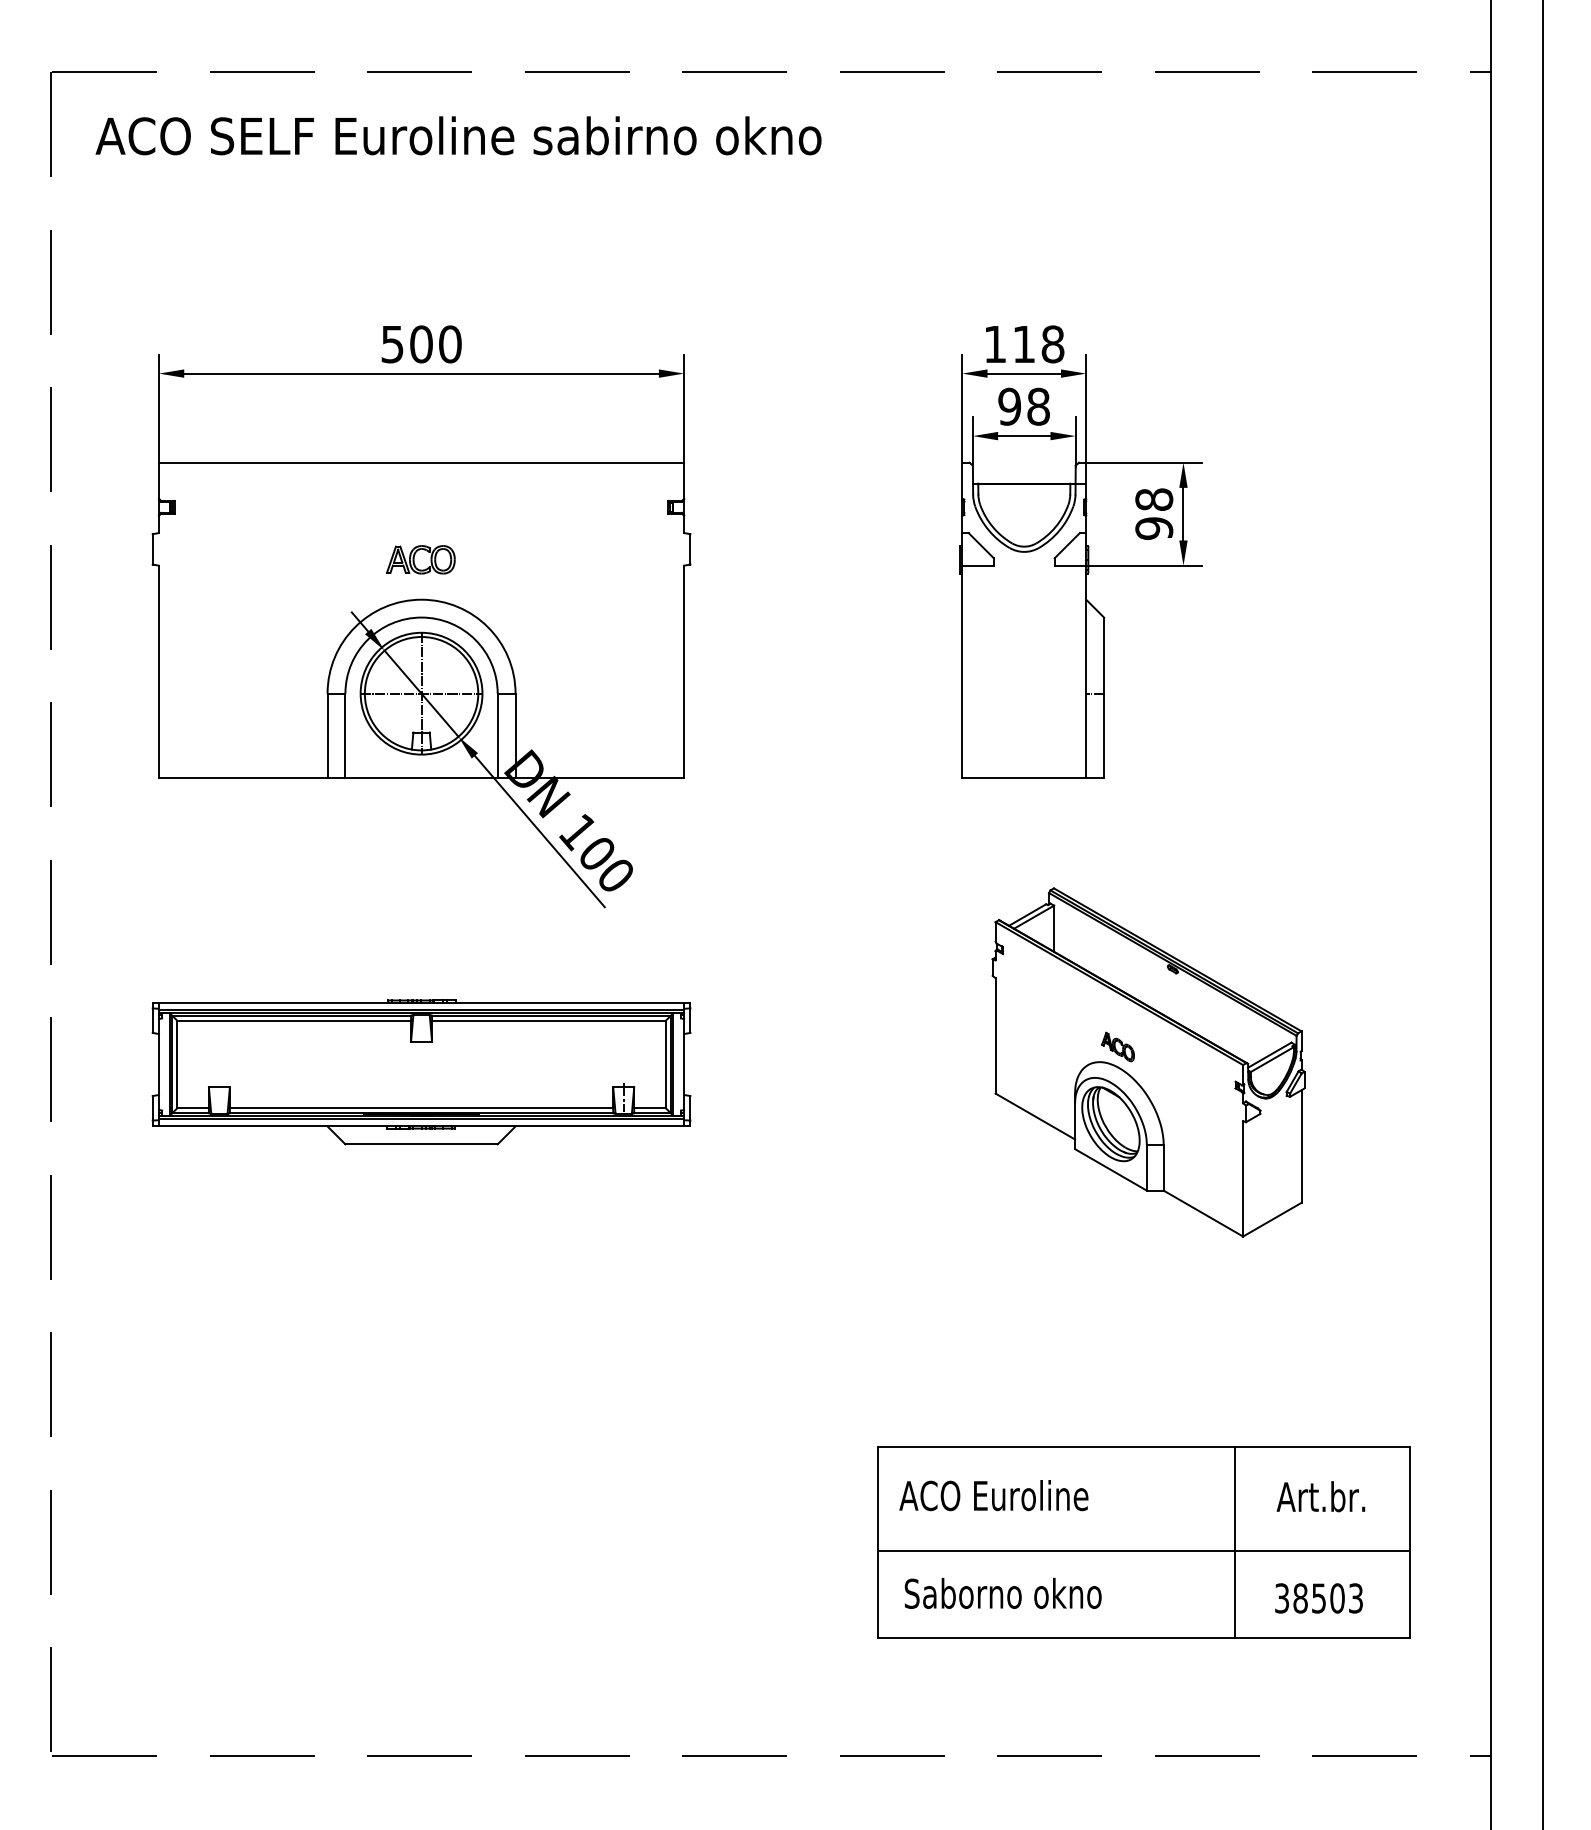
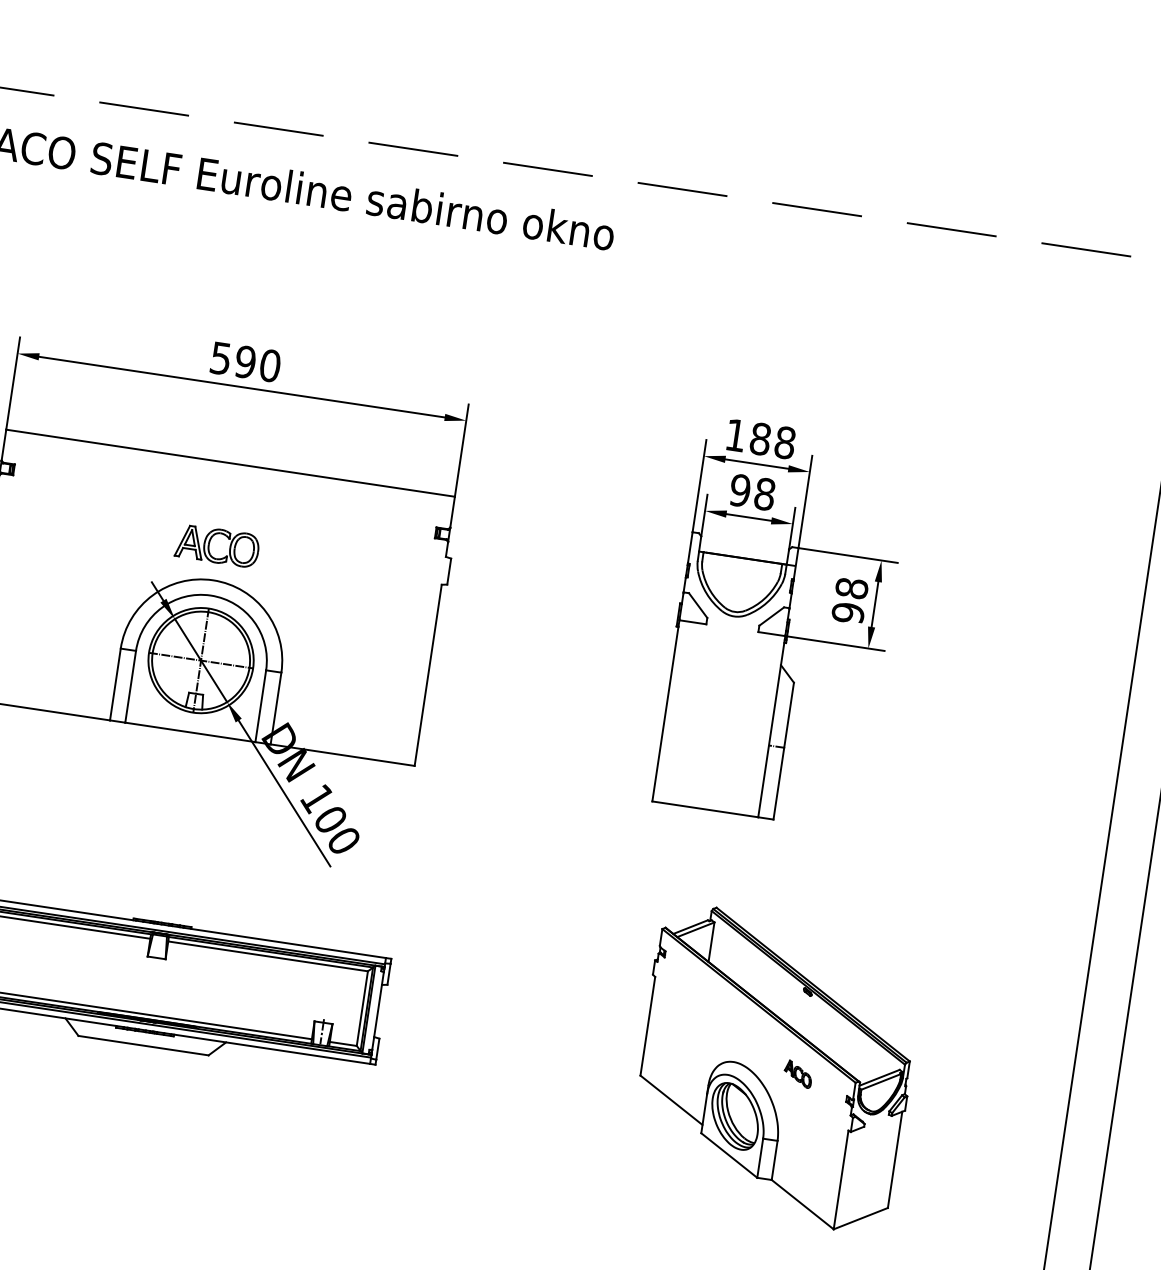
text: (421, 344) -> (245, 362), 500 -> 590
text: (1024, 344) -> (760, 439), 118 -> 188
part: (420, 559) -> (217, 545), size x1.4
part: (1117, 1046) -> (797, 1073), moved

